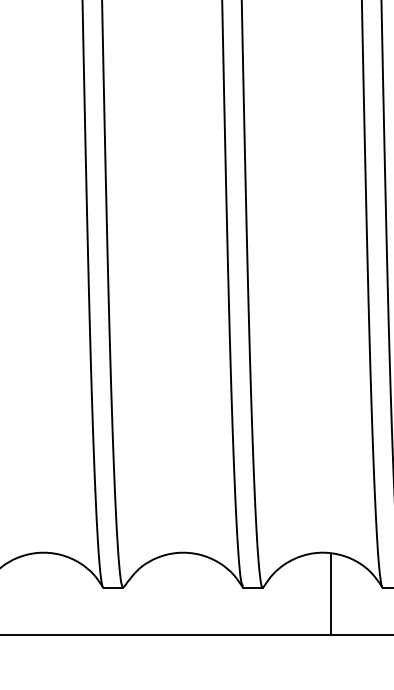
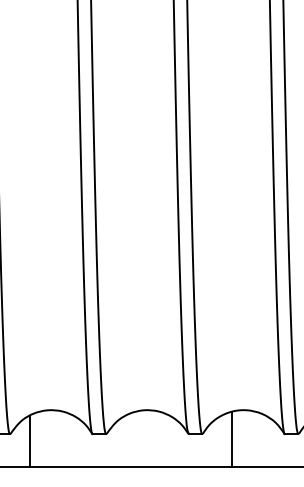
line: (331, 593) -> (232, 438), moved
line: (11, 596) -> (29, 440), added

